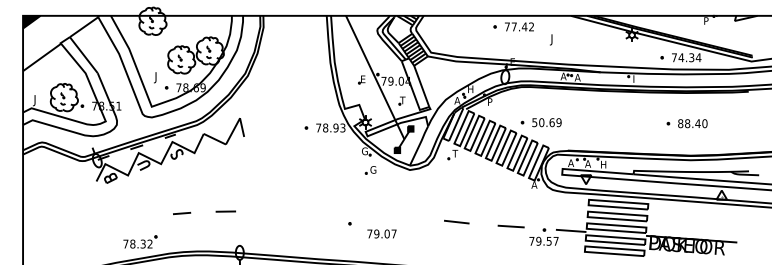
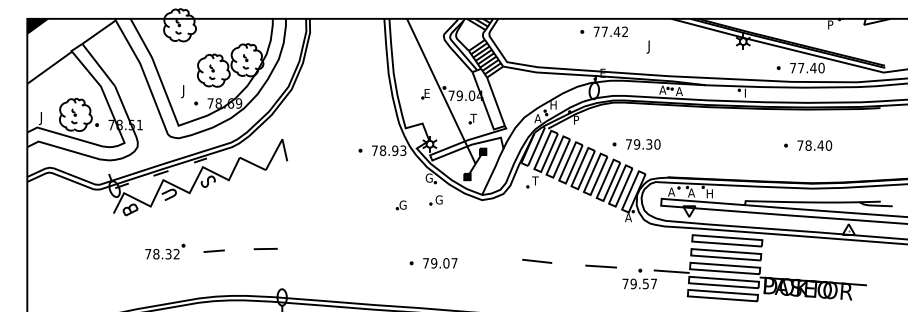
text: (689, 57) -> (810, 67), 74.34 -> 77.40
text: (547, 122) -> (643, 144), 50.69 -> 79.30
text: (680, 123) -> (800, 145), 88.40 -> 78.40
part: (340, 174) -> (400, 205), added
text: (382, 234) -> (440, 263), moved
part: (140, 241) -> (165, 251), moved

